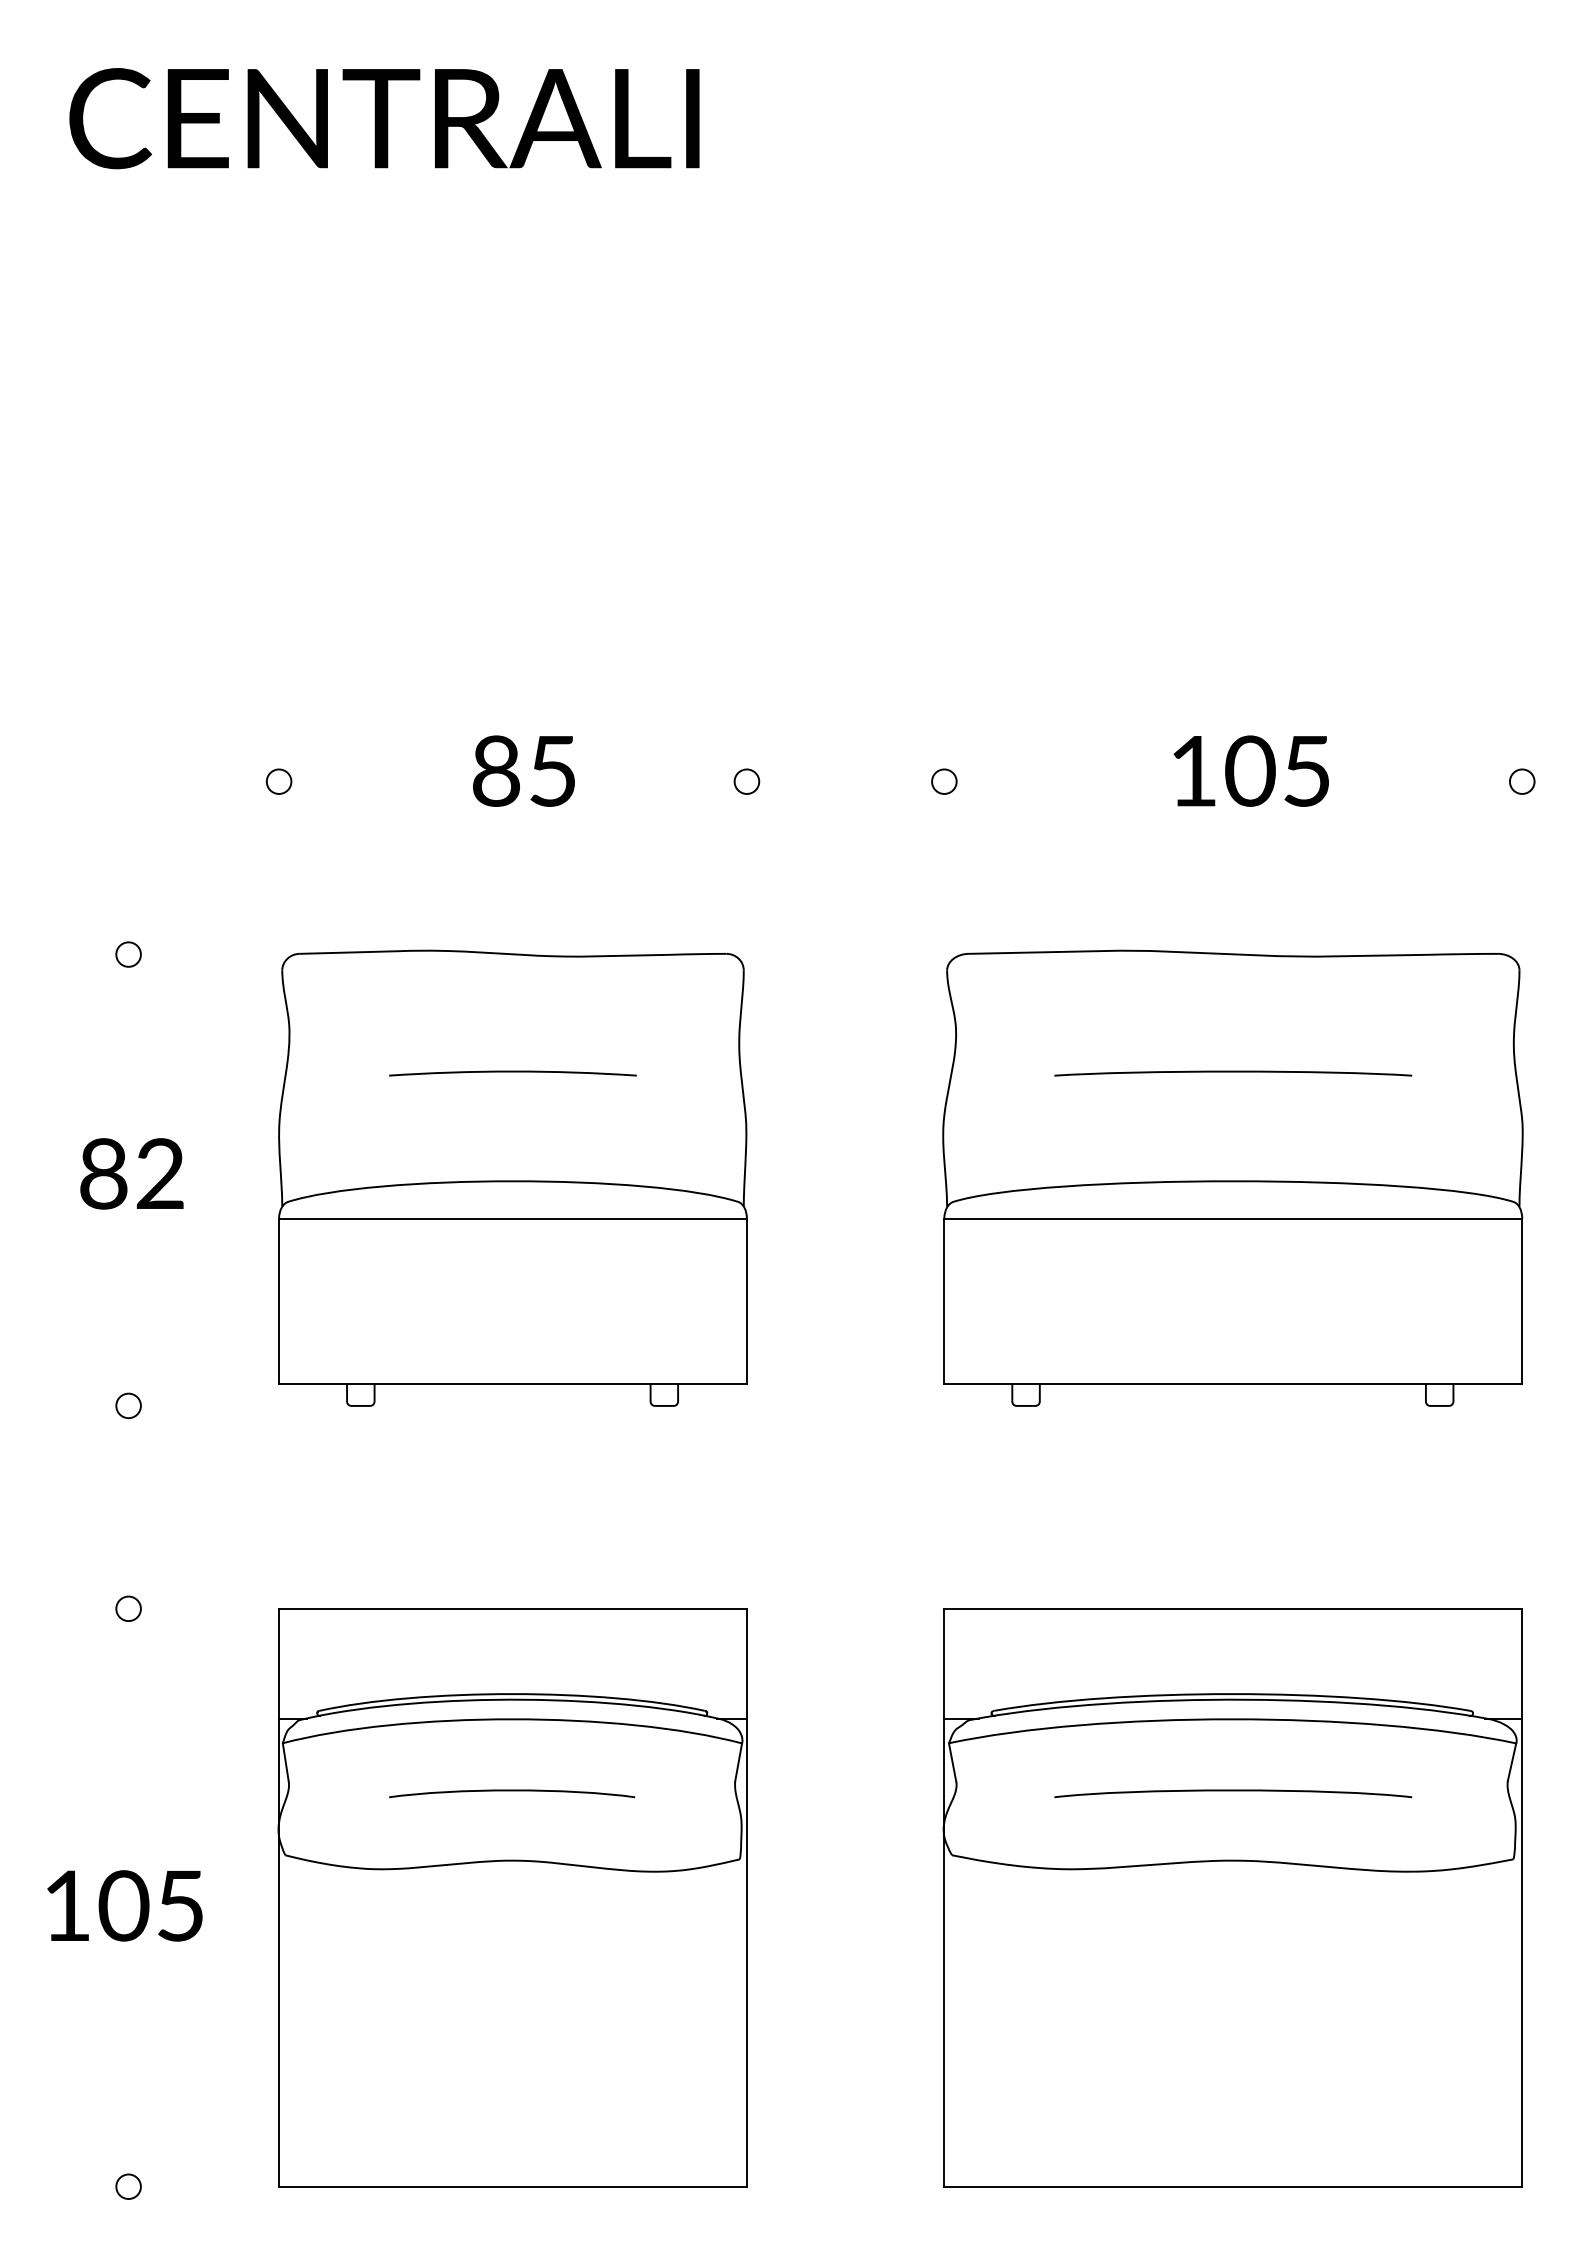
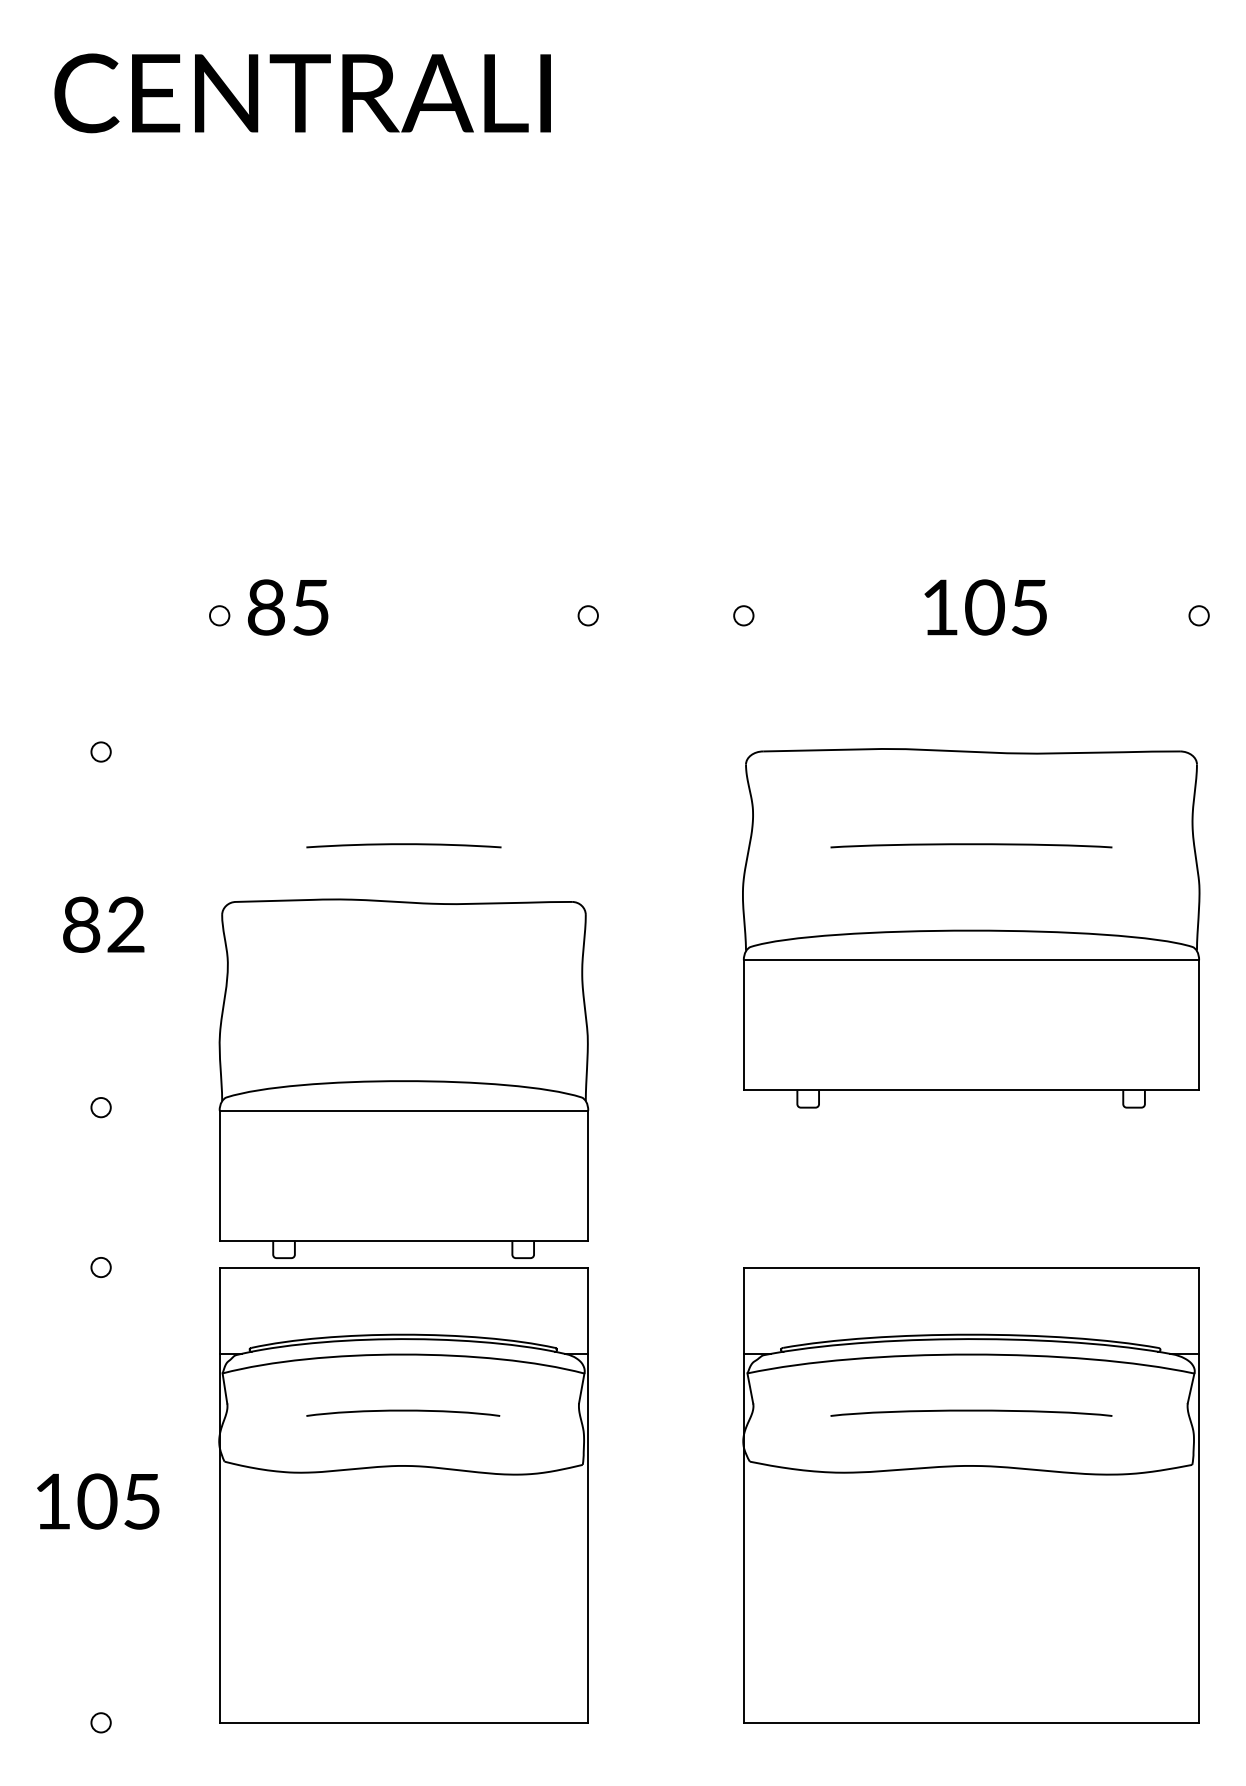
text: (523, 770) -> (287, 606), moved
part: (512, 1177) -> (403, 1078), moved

